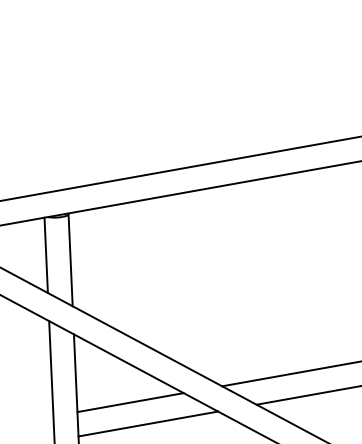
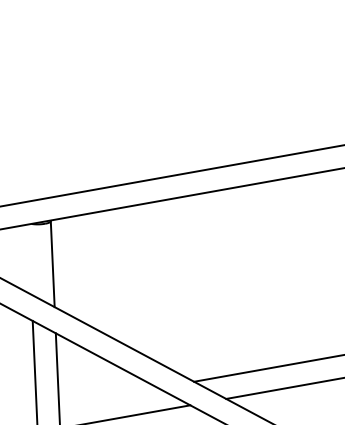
line: (45, 255) -> (29, 259), removed
line: (130, 402) -> (108, 396), removed

